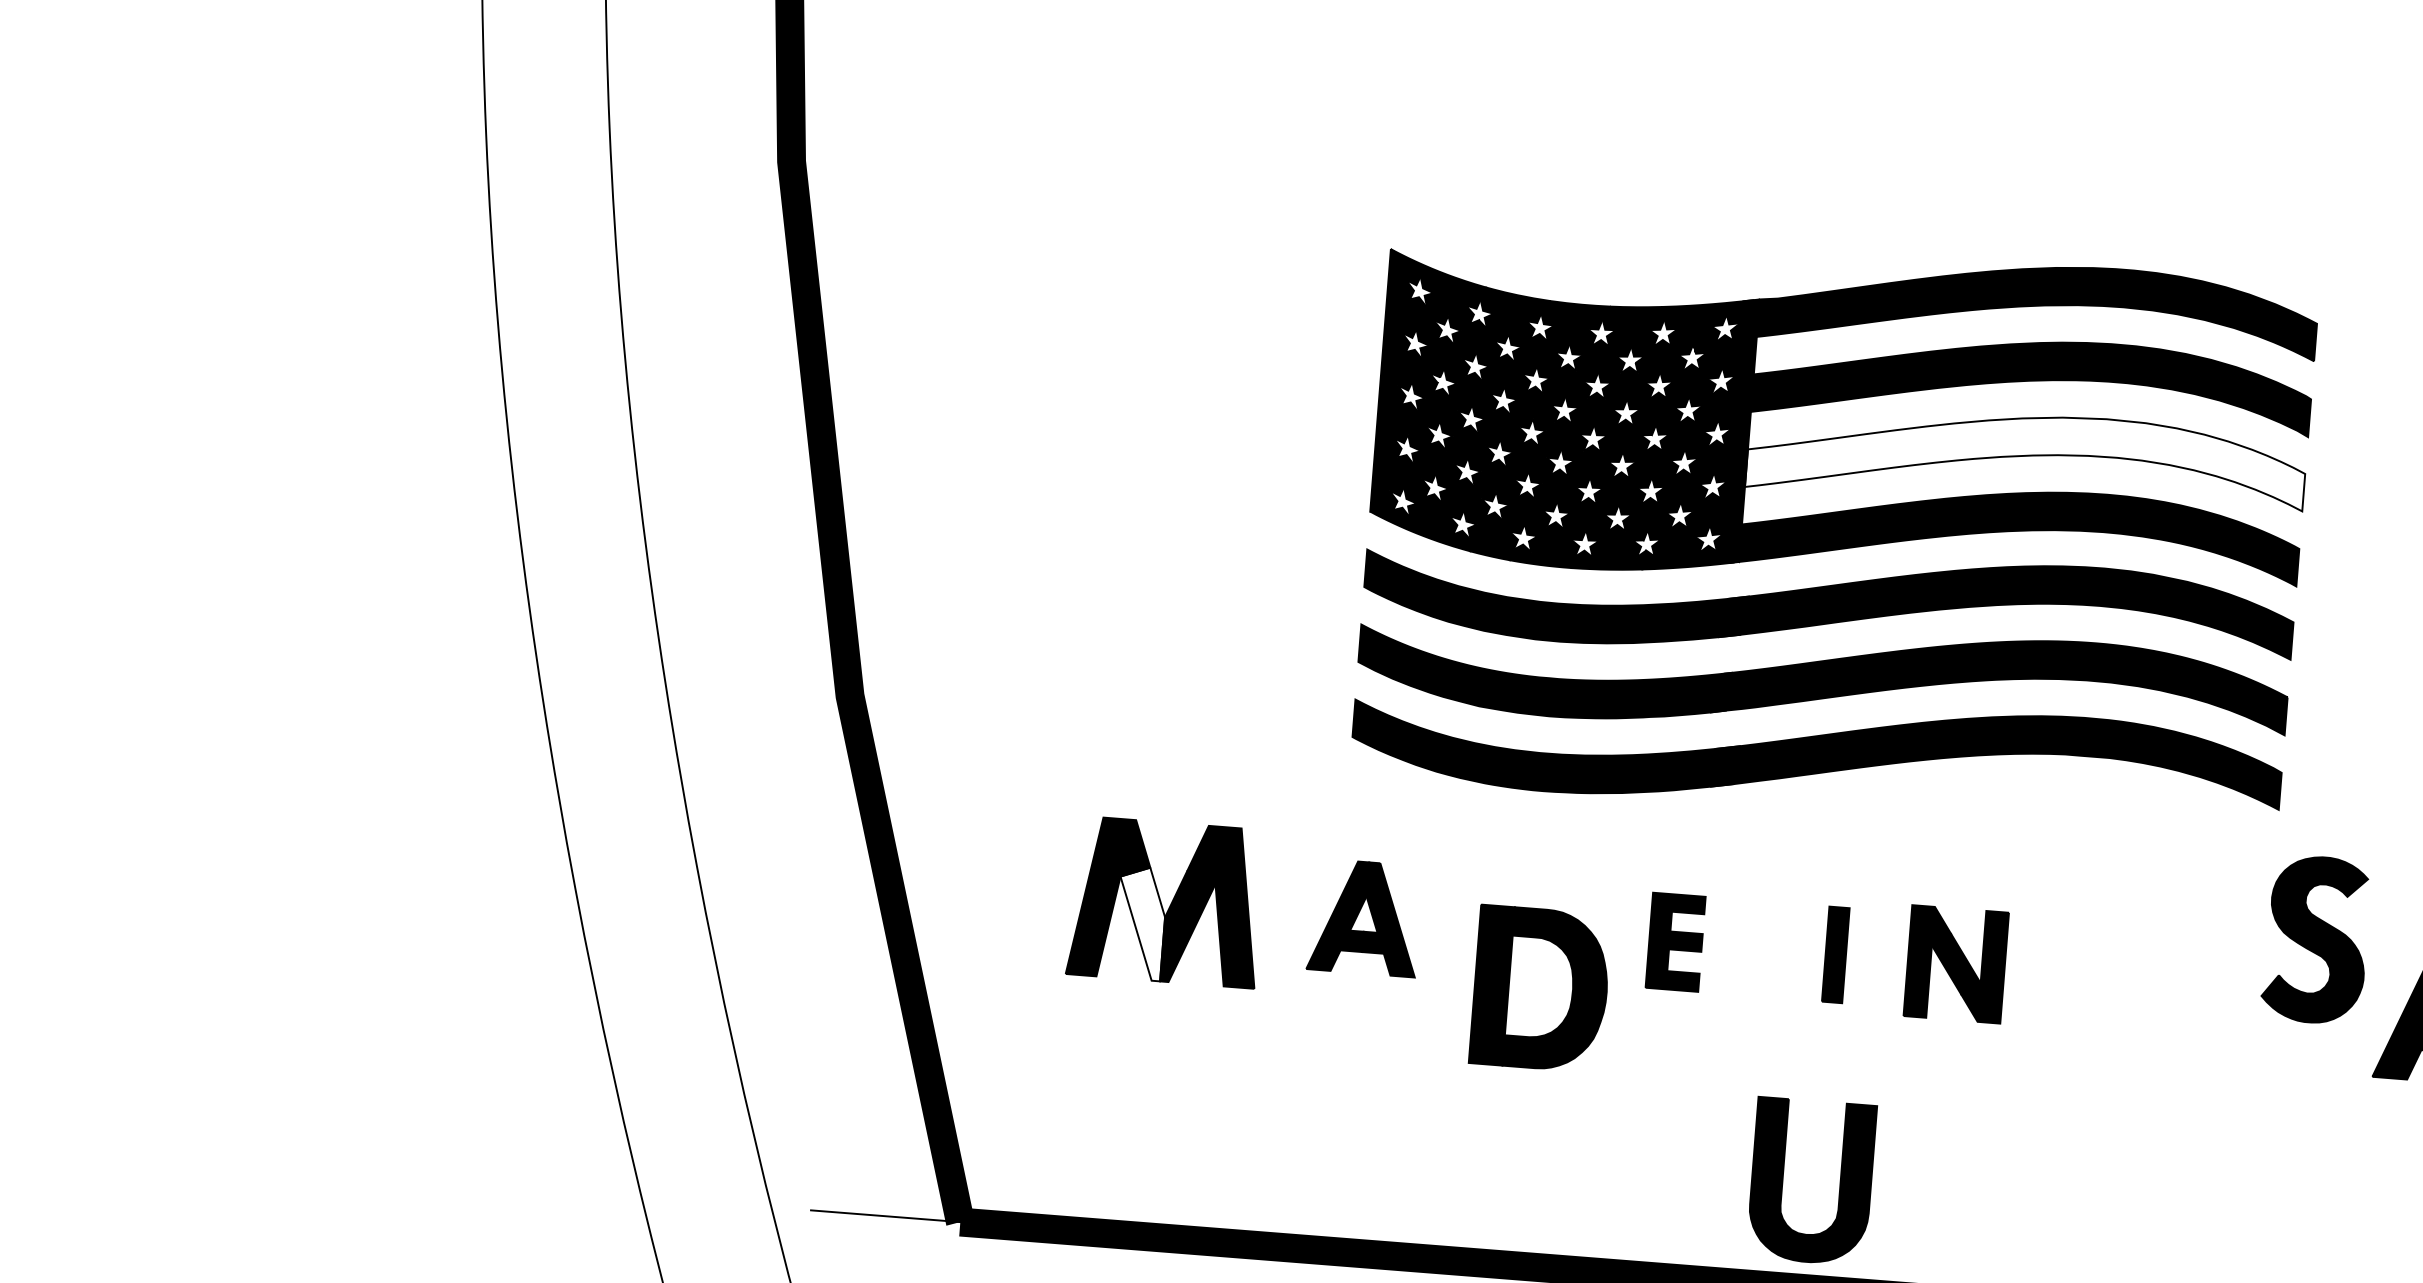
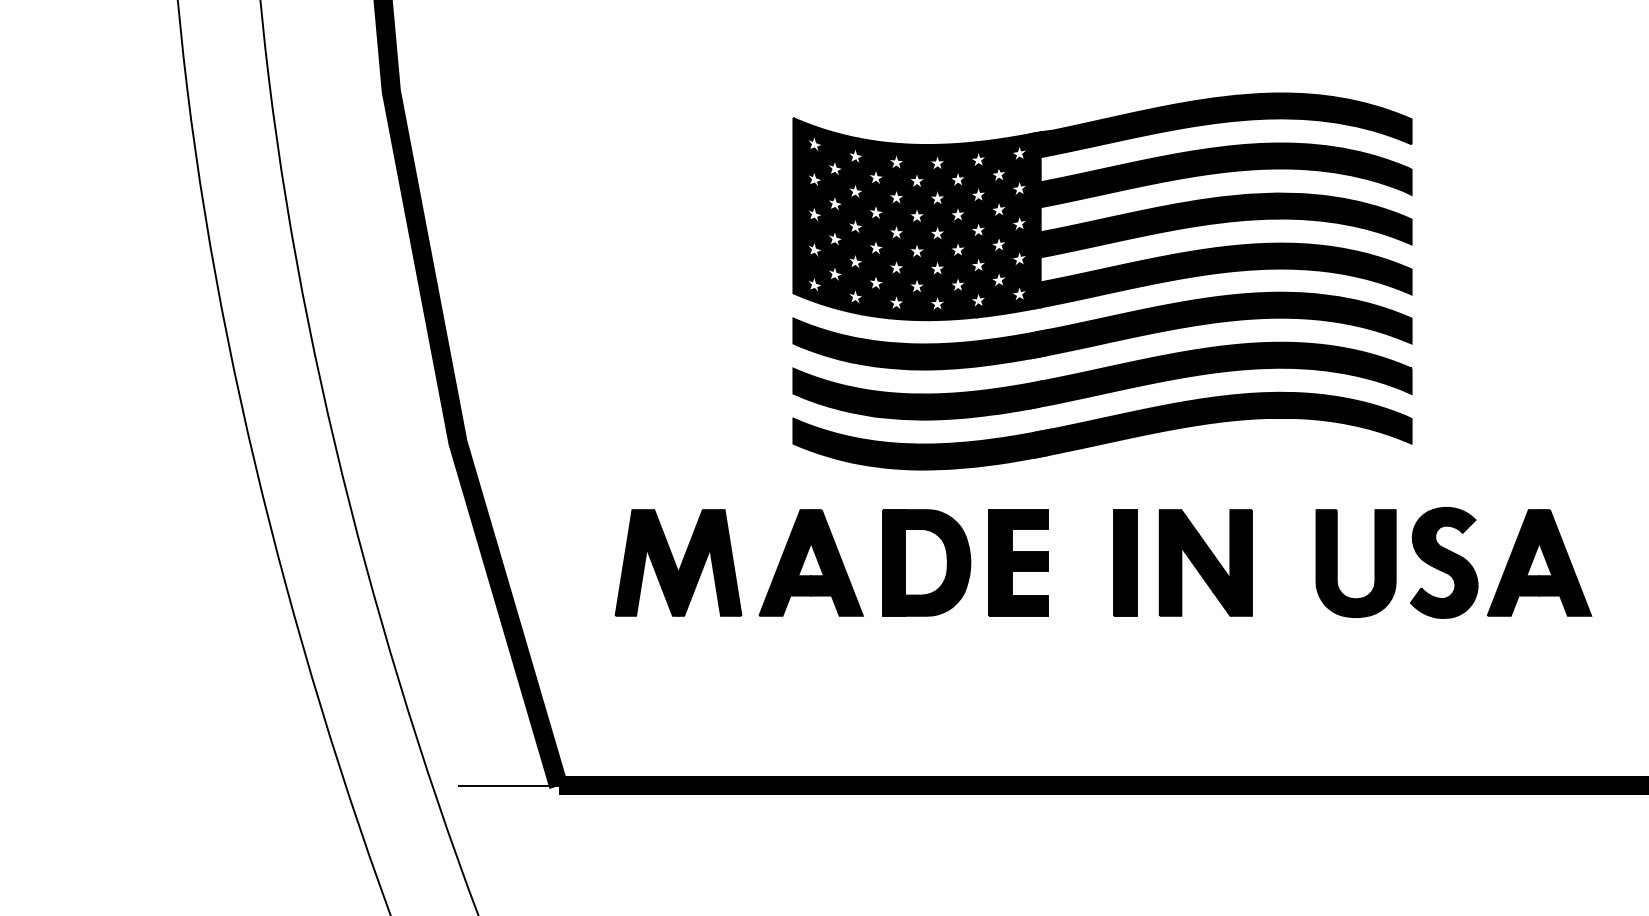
fill: (2025, 461) -> (1225, 225), added
part: (1364, 917) -> (810, 562), size x1.43
fill: (1140, 922) -> (662, 577), added
part: (2316, 939) -> (1444, 562), moved
part: (1675, 941) -> (1018, 562), size x1.67
part: (1836, 954) -> (1125, 562), size x1.67
part: (1955, 963) -> (1205, 562), size x1.43
part: (1540, 988) -> (926, 562), moved
part: (1783, 1179) -> (1337, 563), moved

